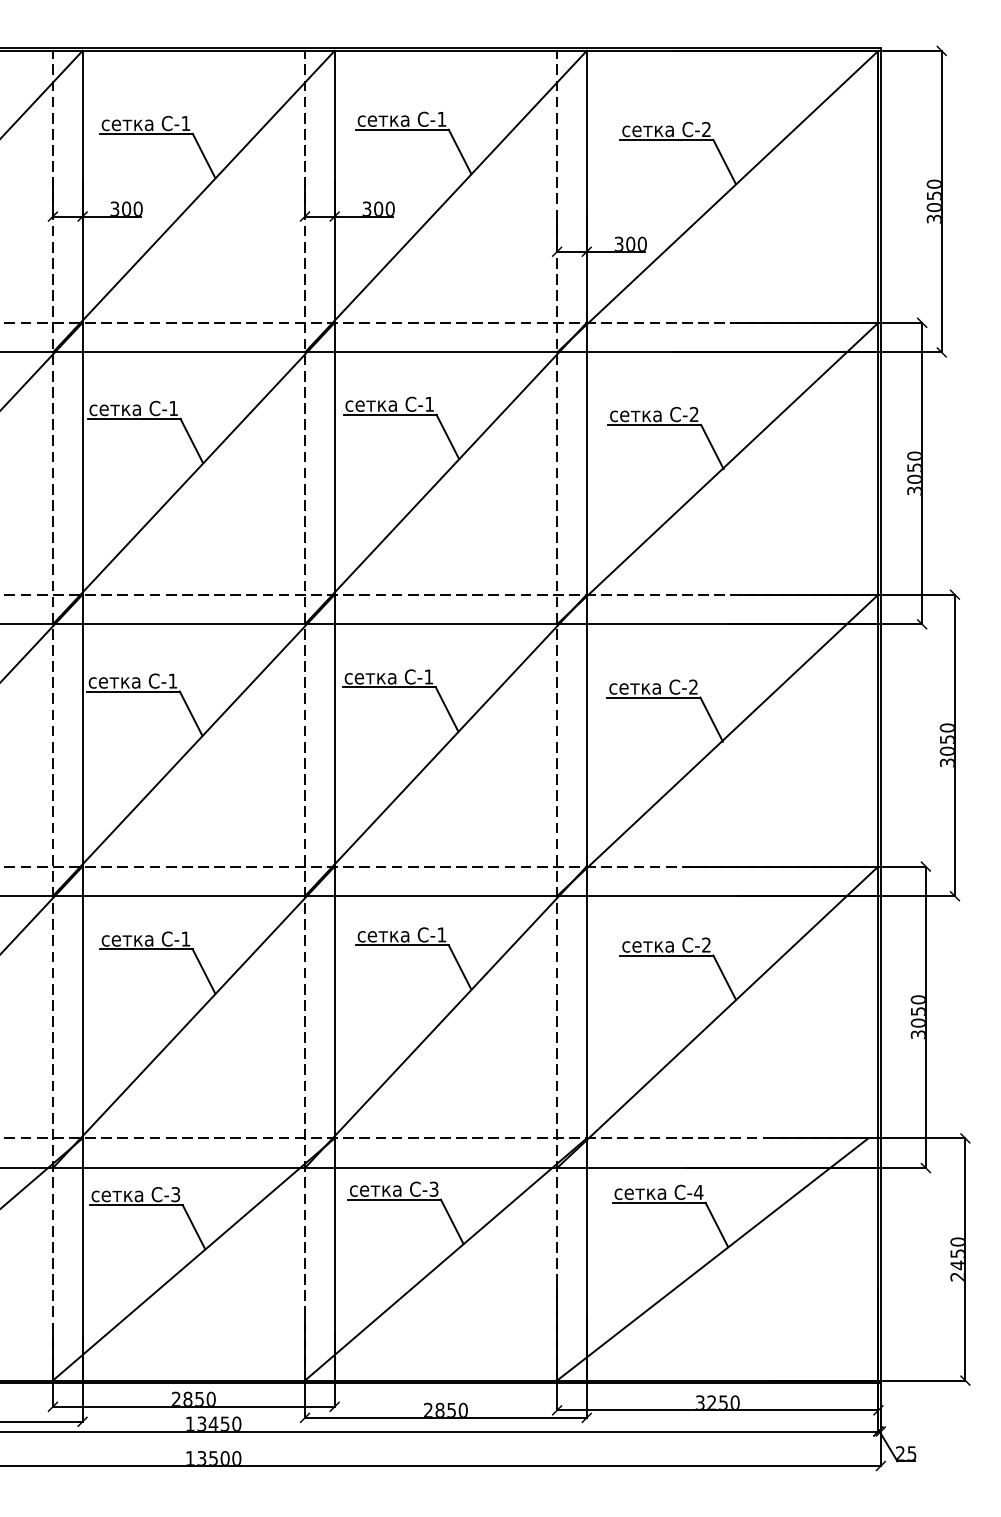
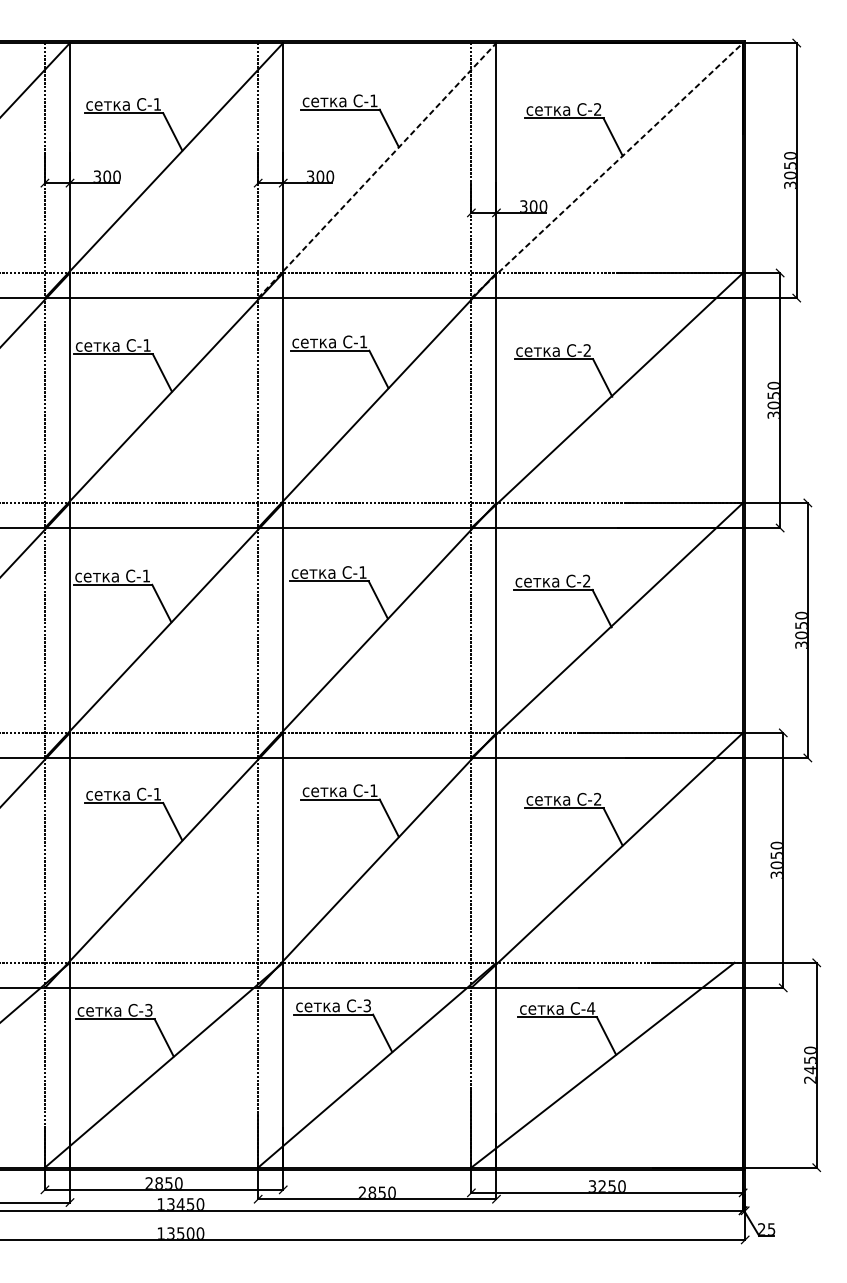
line: (446, 201) -> (377, 170), solid -> dashed
line: (718, 201) -> (607, 170), solid -> dashed

